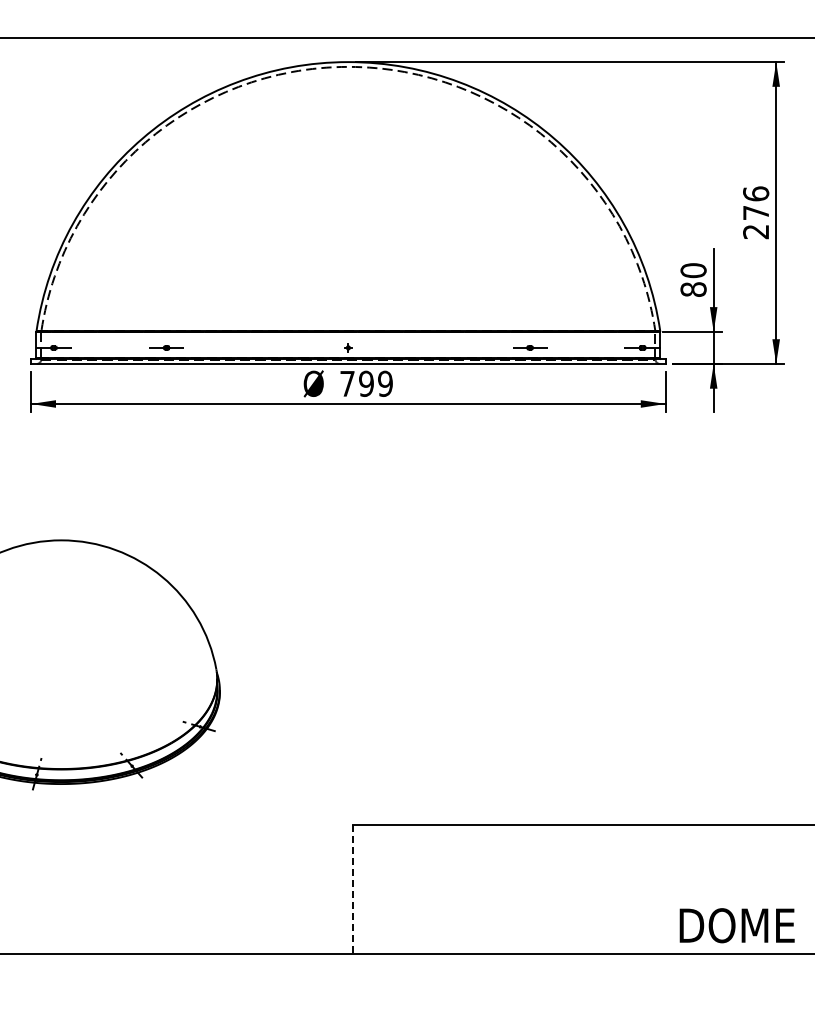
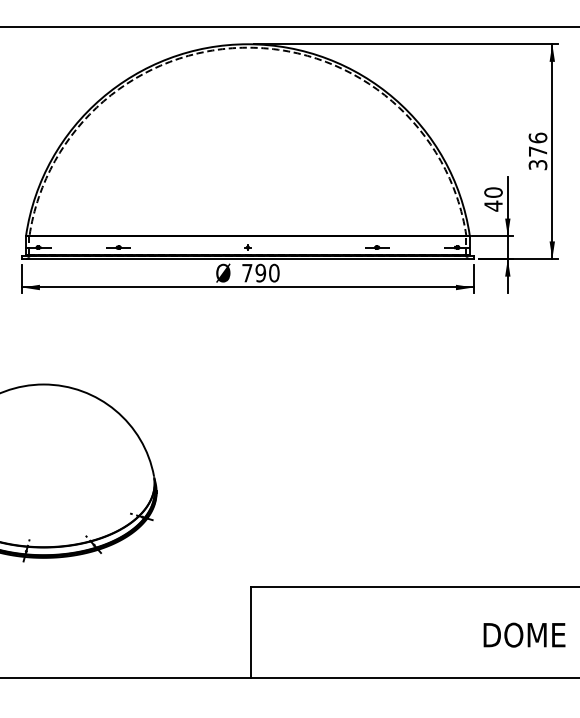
text: (756, 231) -> (538, 164), 276 -> 376
text: (693, 289) -> (493, 206), 80 -> 40
text: (385, 383) -> (274, 272), 799 -> 790
line: (352, 889) -> (250, 632), dashed -> solid
text: (736, 925) -> (524, 635), moved

